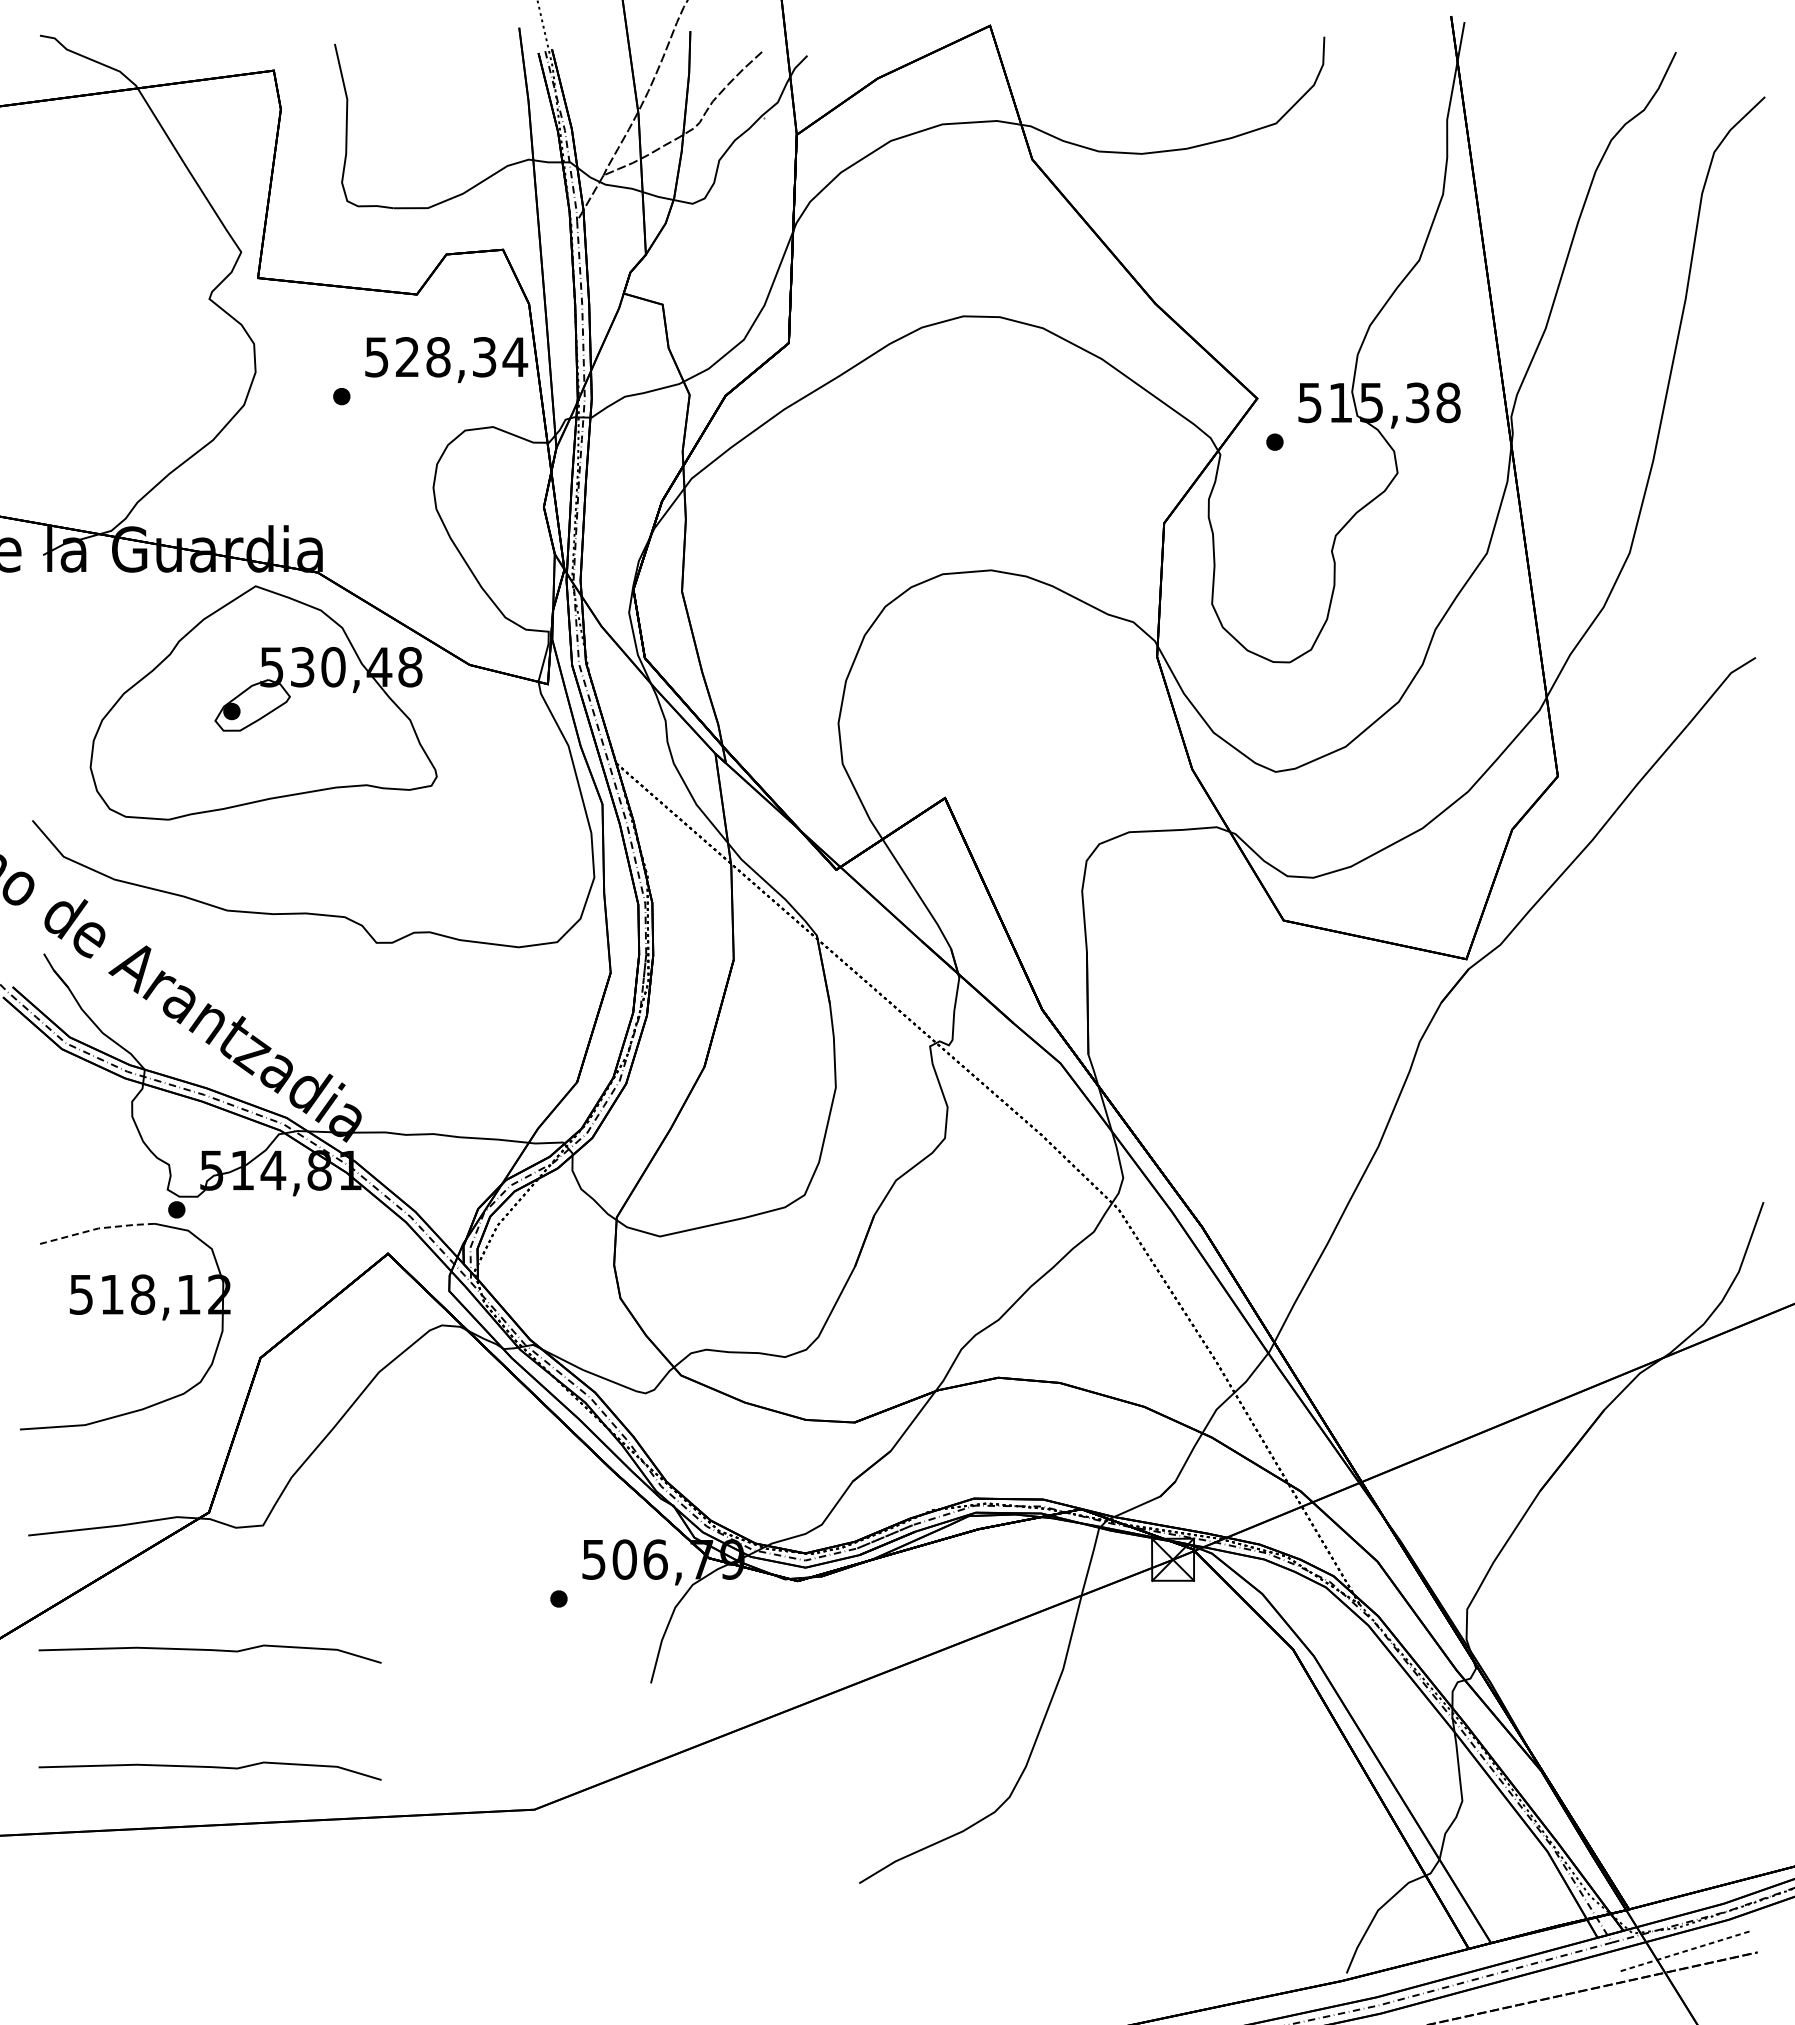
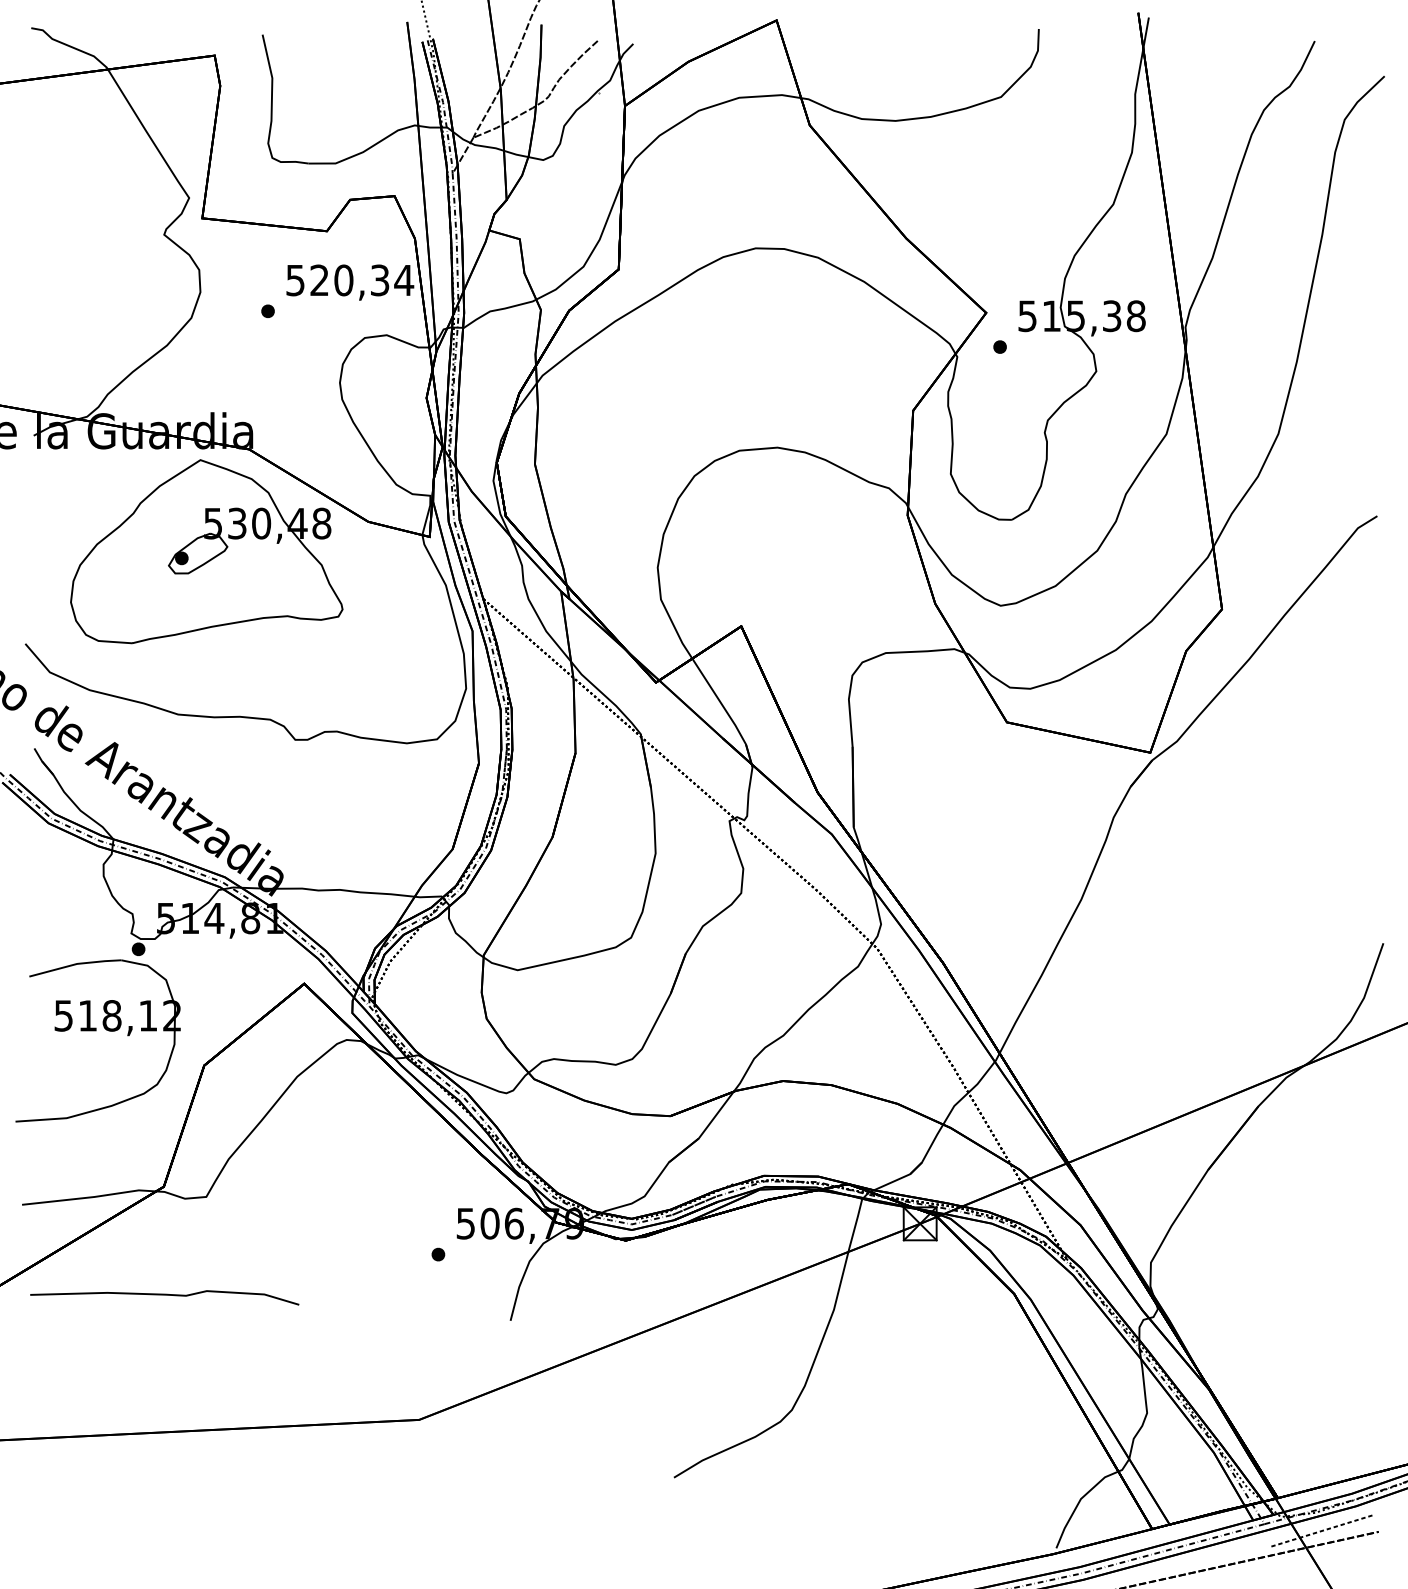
text: (438, 357) -> (343, 280), 528,34 -> 520,34
line: (95, 1229) -> (74, 964), dashed -> solid
curve: (209, 1767) -> (164, 1386), removed

